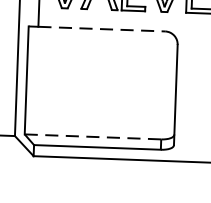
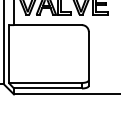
line: (100, 29) -> (47, 25), dashed -> solid
line: (93, 136) -> (45, 82), dashed -> solid

